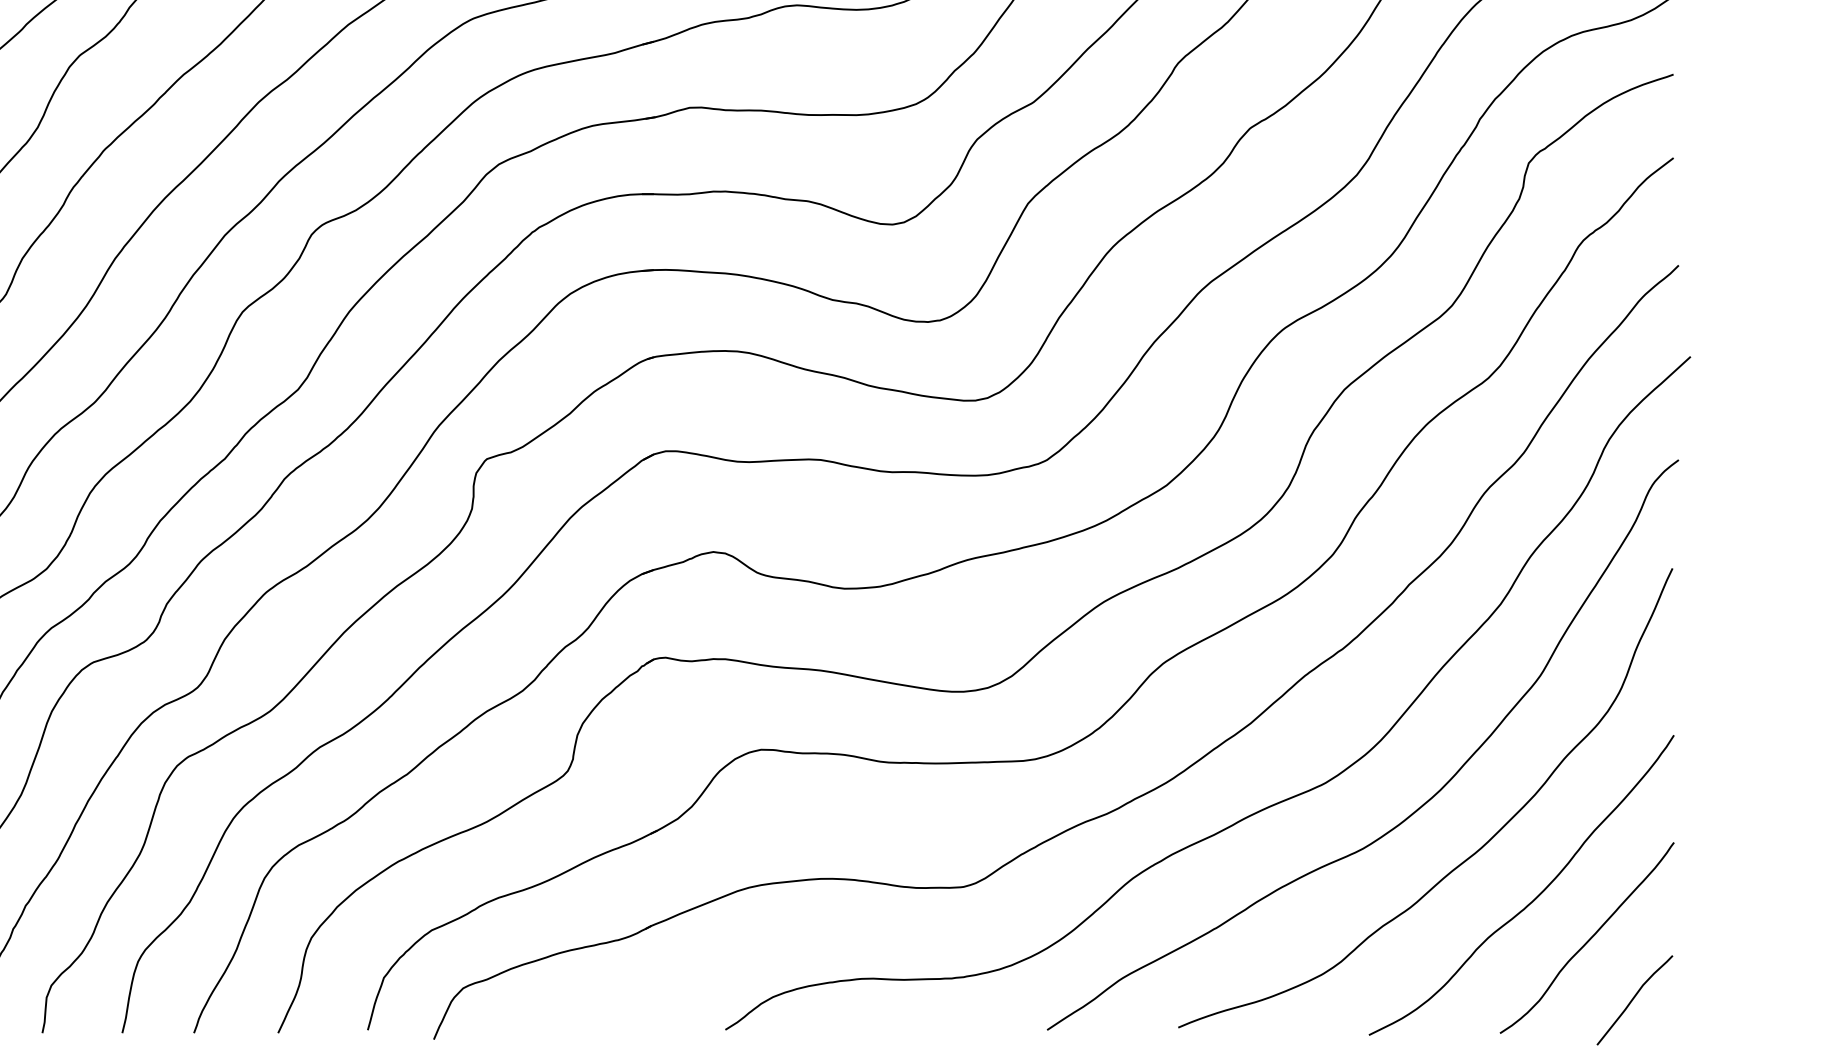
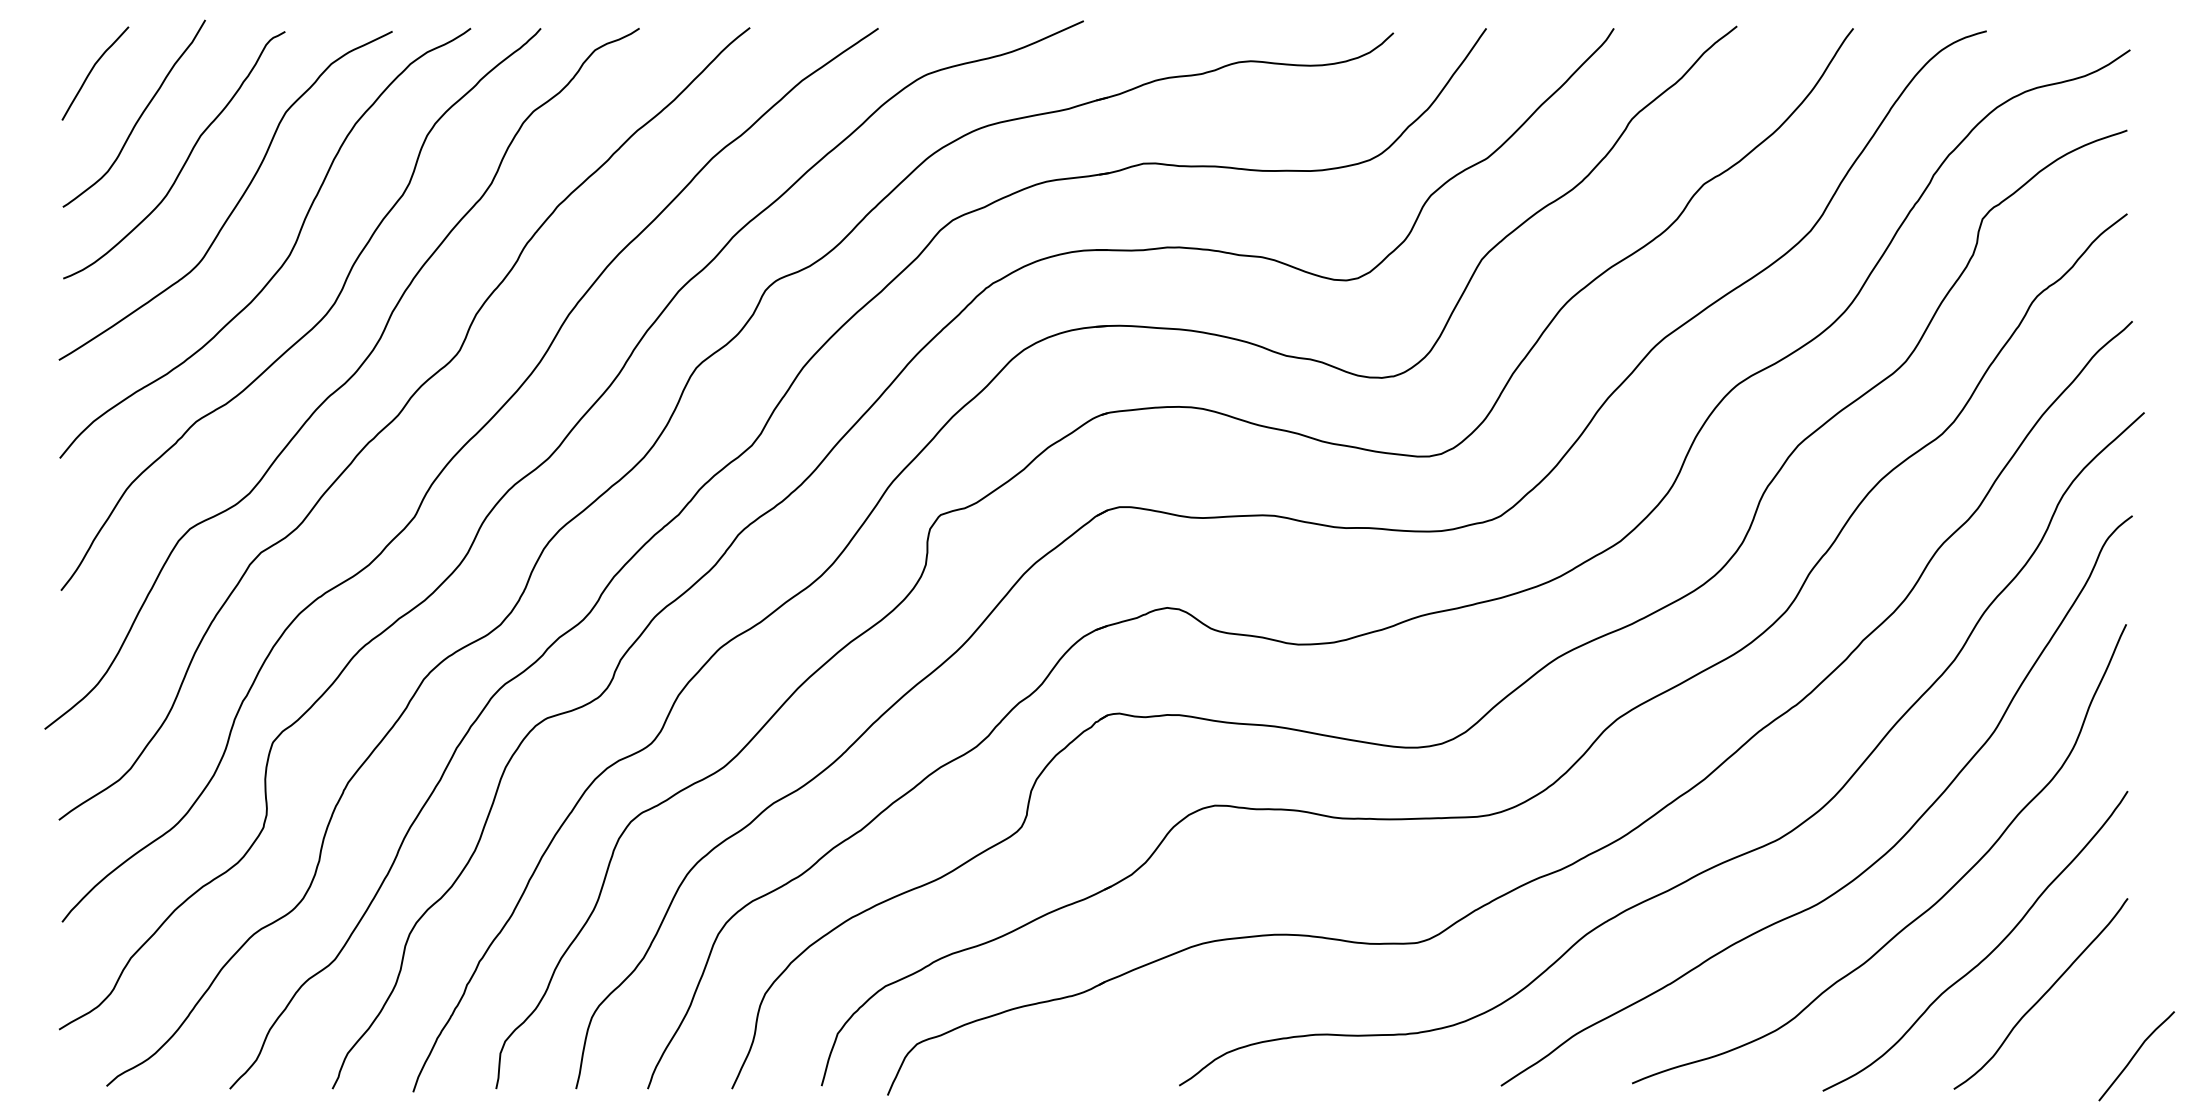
curve: (1633, 999) -> (2135, 1055), moved

